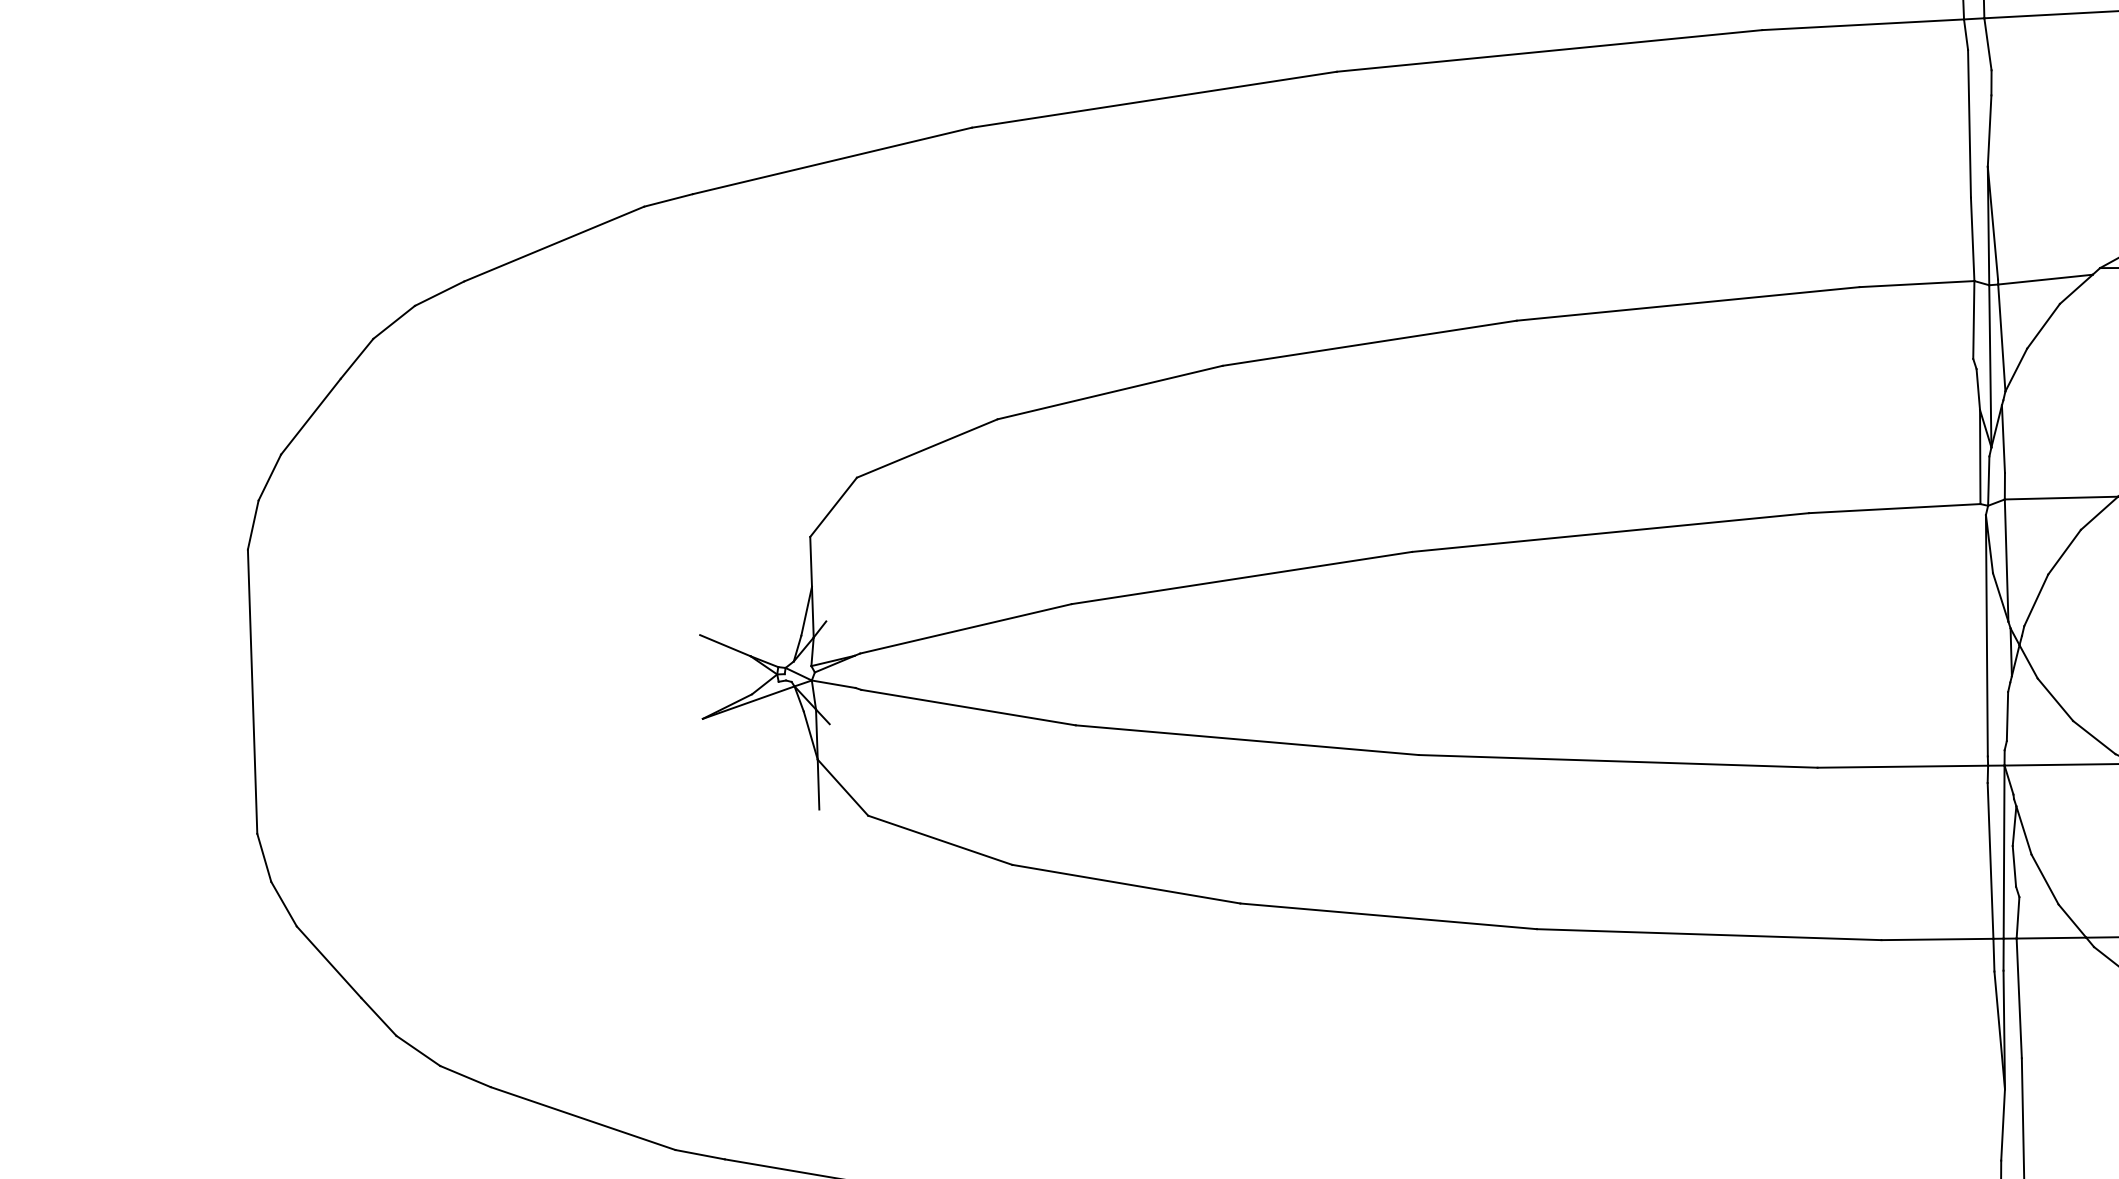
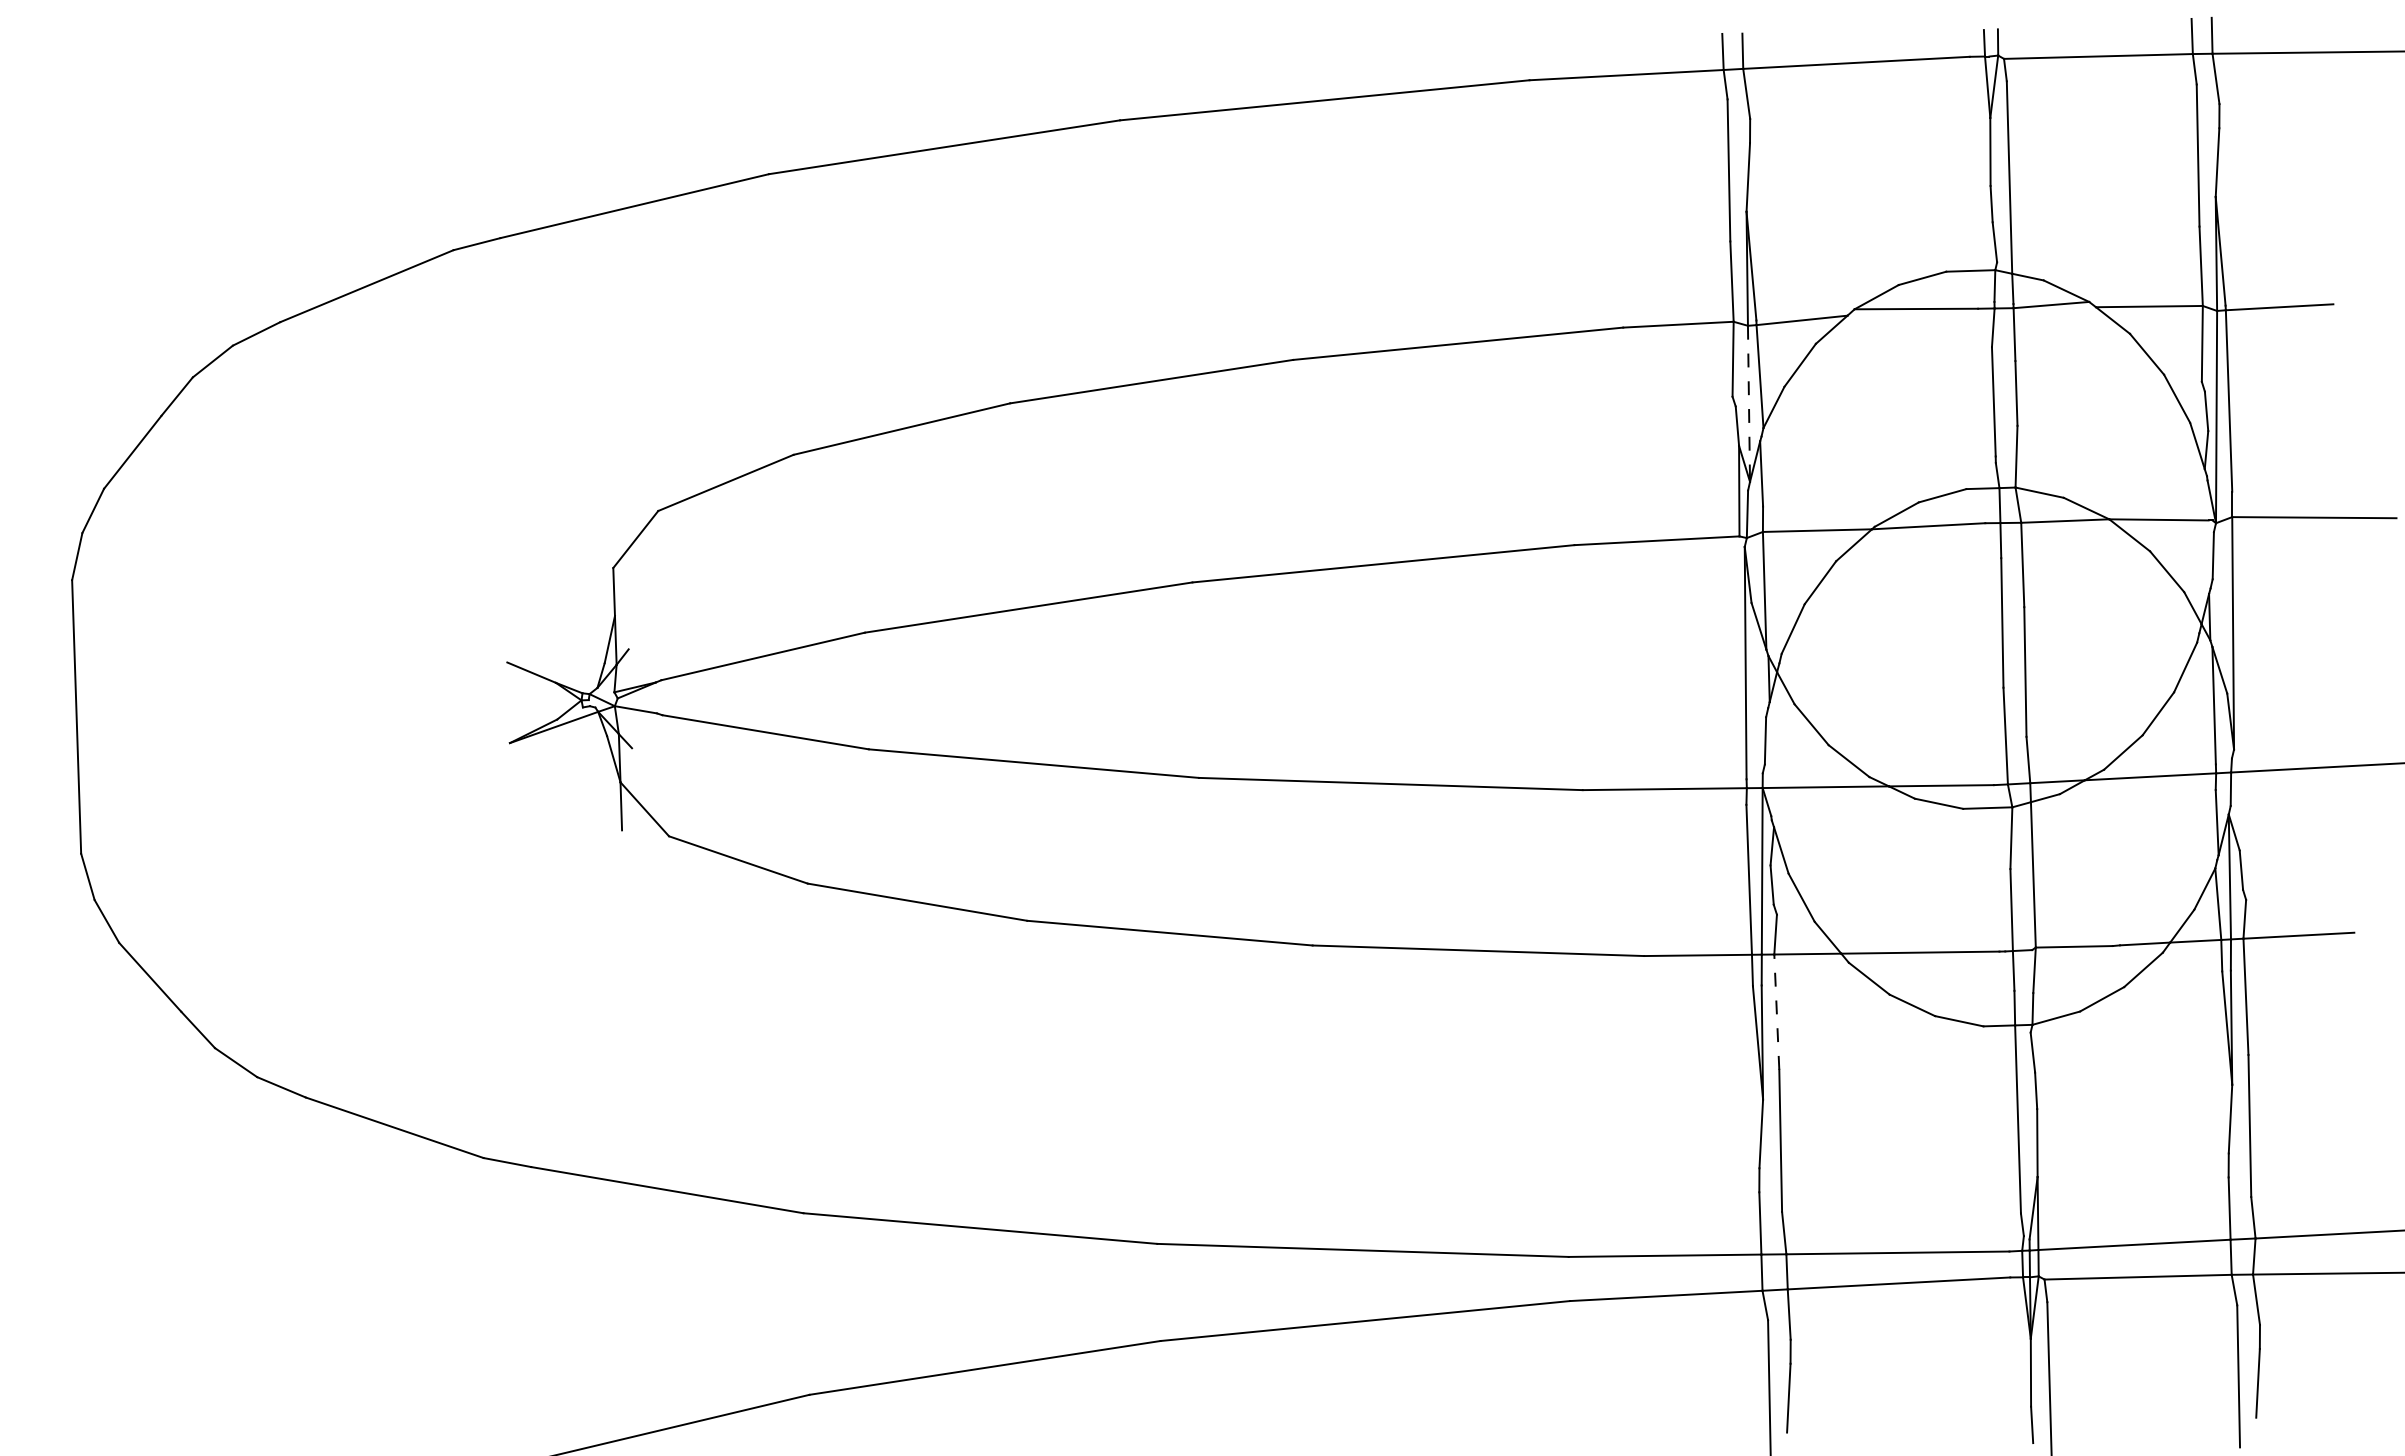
line: (1990, 367) -> (1749, 404), solid -> dashed
line: (2018, 998) -> (1776, 1012), solid -> dashed

